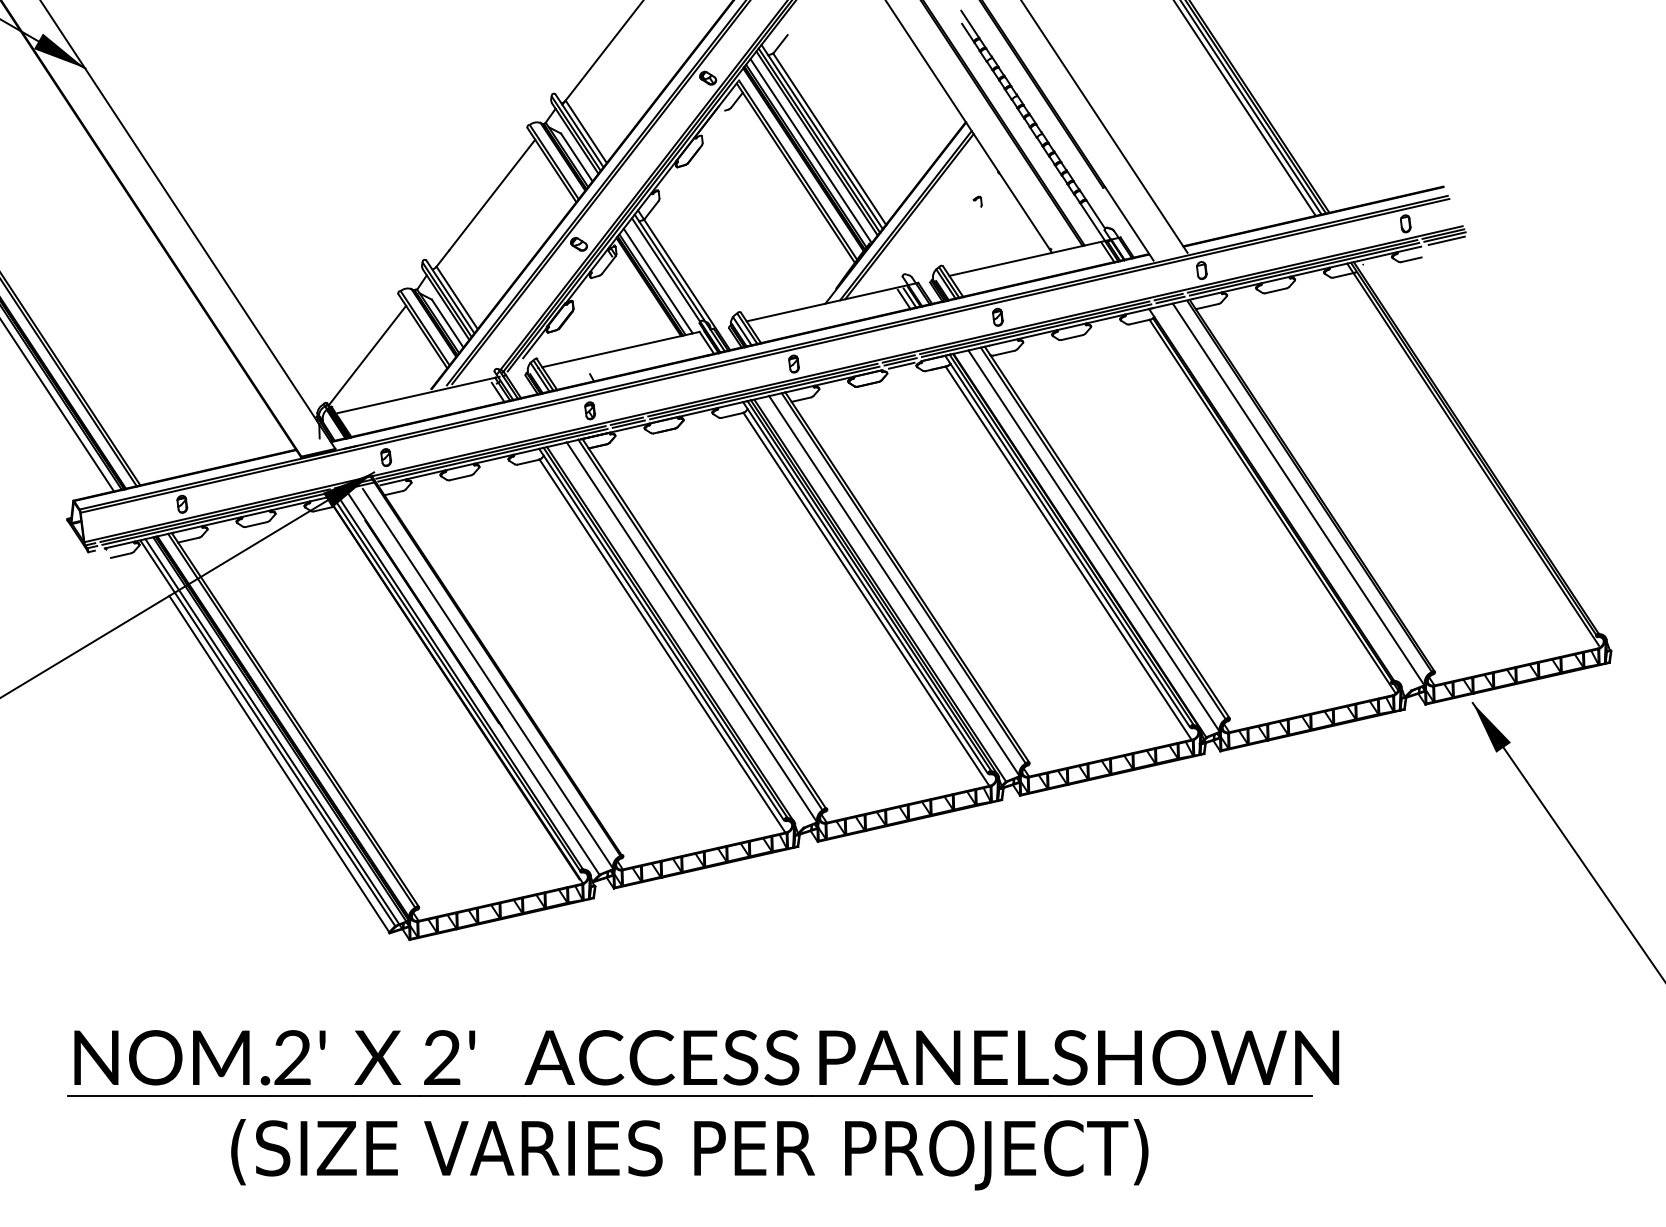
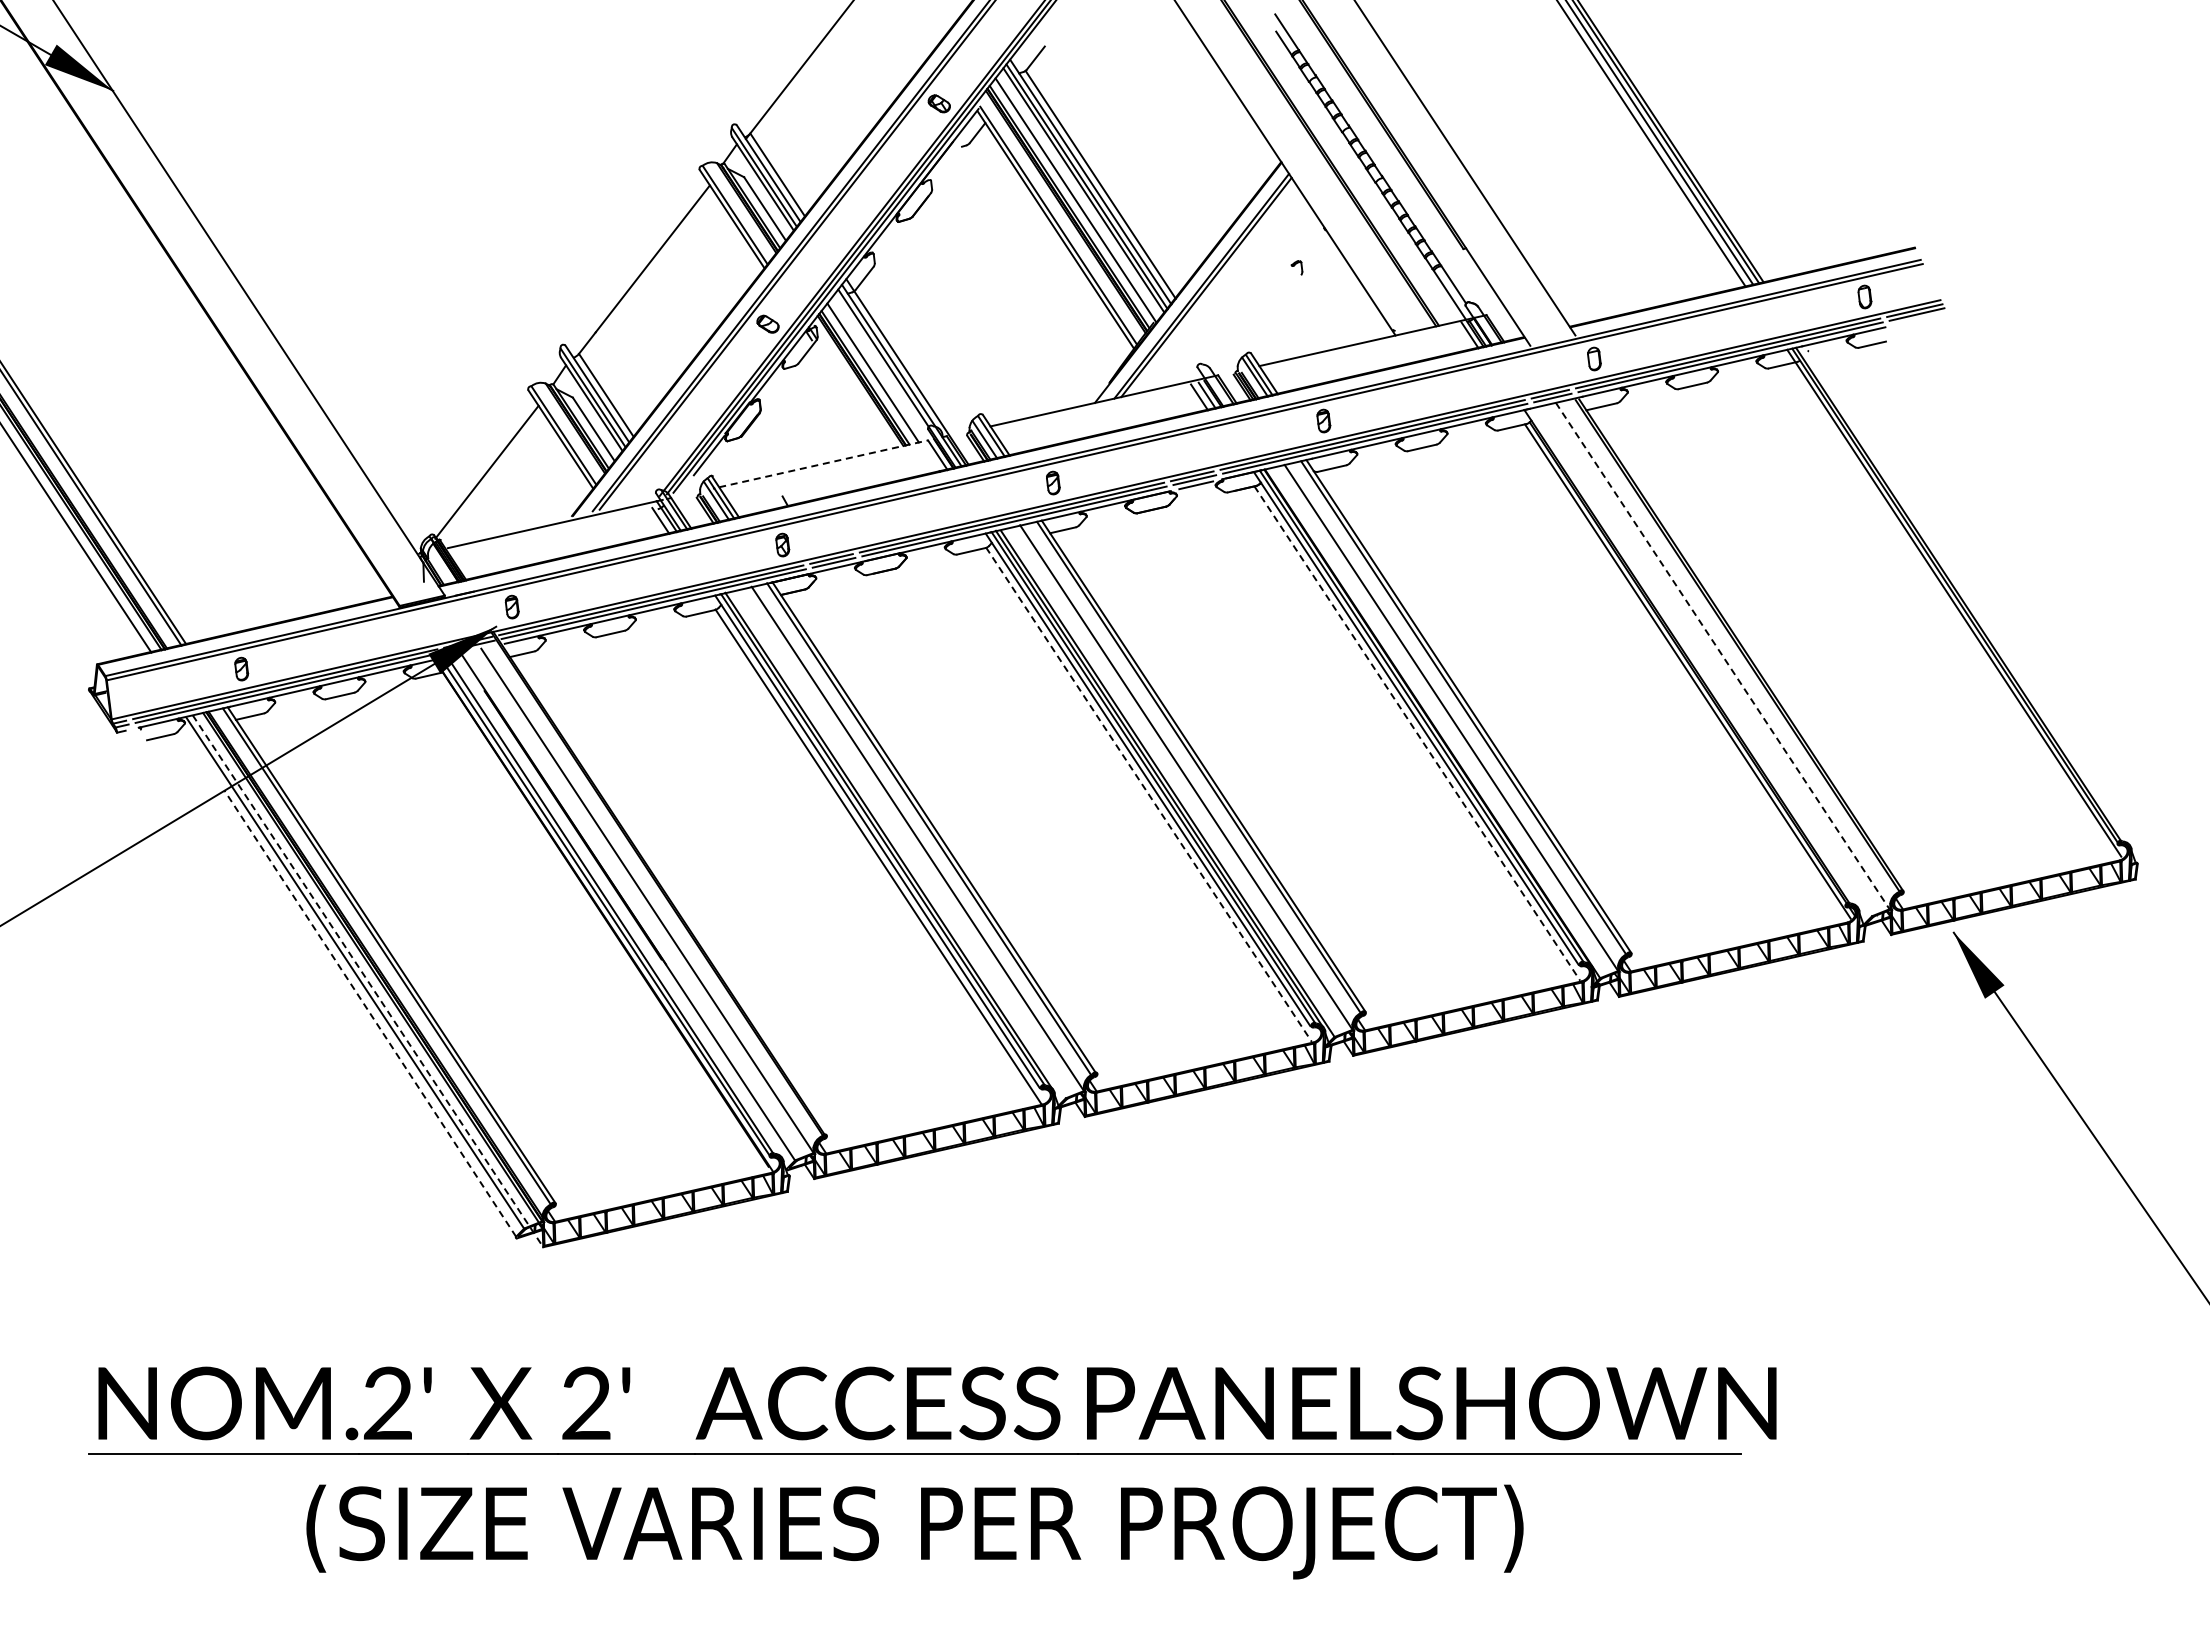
line: (1446, 240) -> (1919, 319), removed
line: (621, 349) -> (824, 463), solid -> dashed
line: (1299, 494) -> (1723, 656), solid -> dashed
line: (1068, 552) -> (1417, 733), solid -> dashed
line: (866, 599) -> (1149, 795), solid -> dashed
line: (277, 739) -> (368, 981), solid -> dashed
line: (279, 763) -> (370, 1013), solid -> dashed

